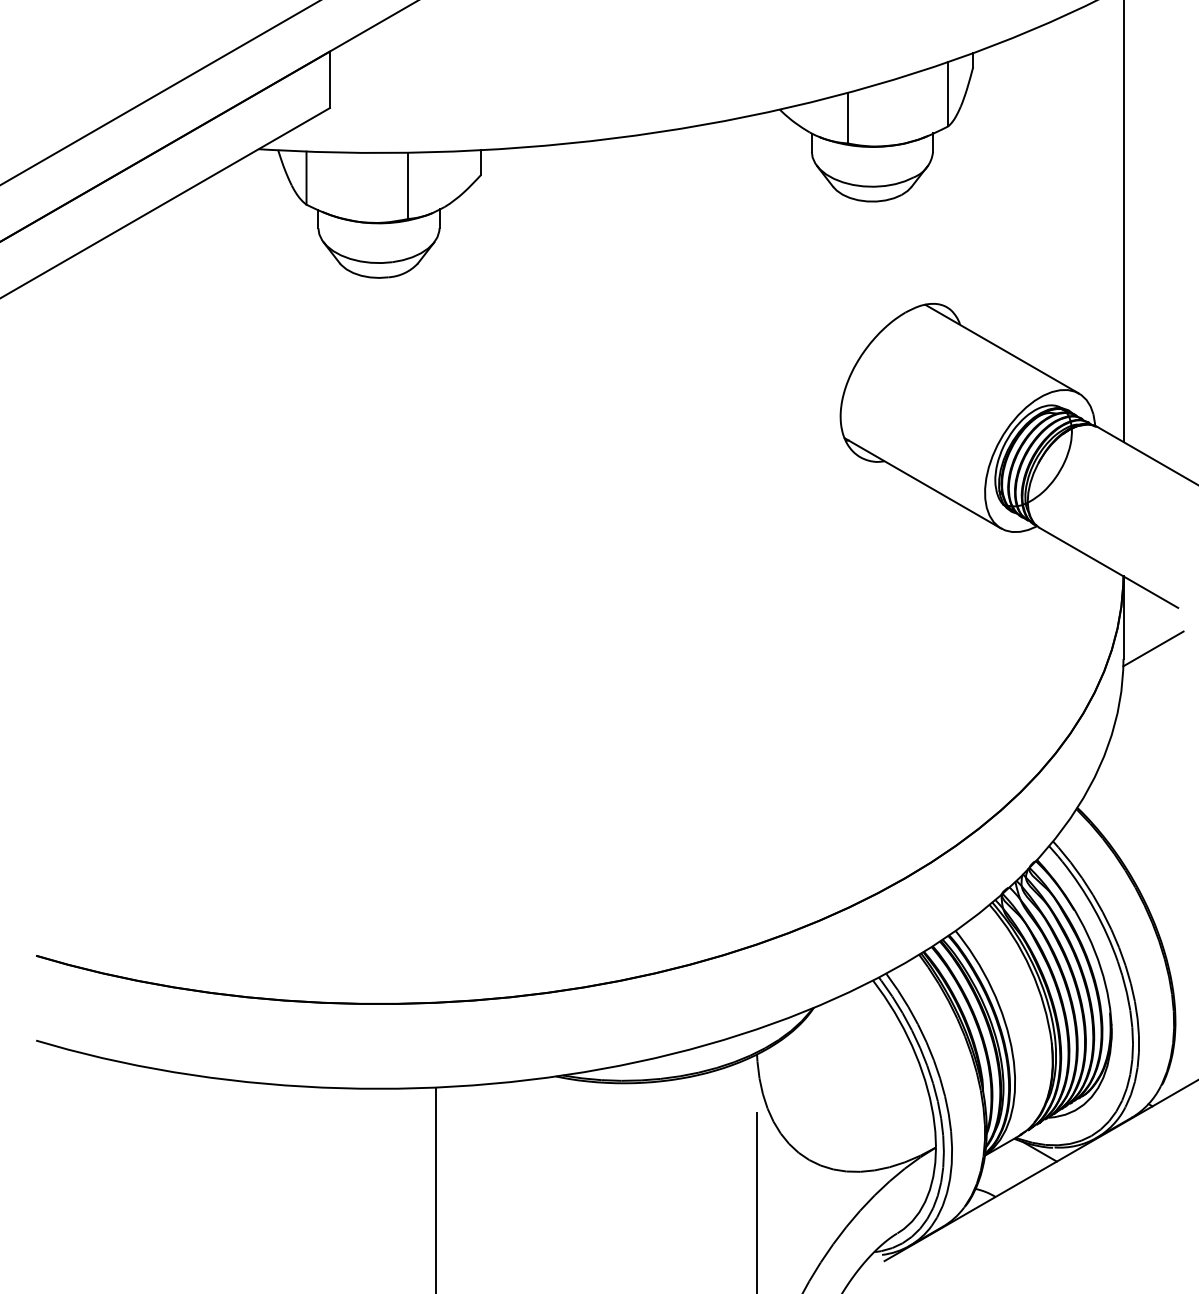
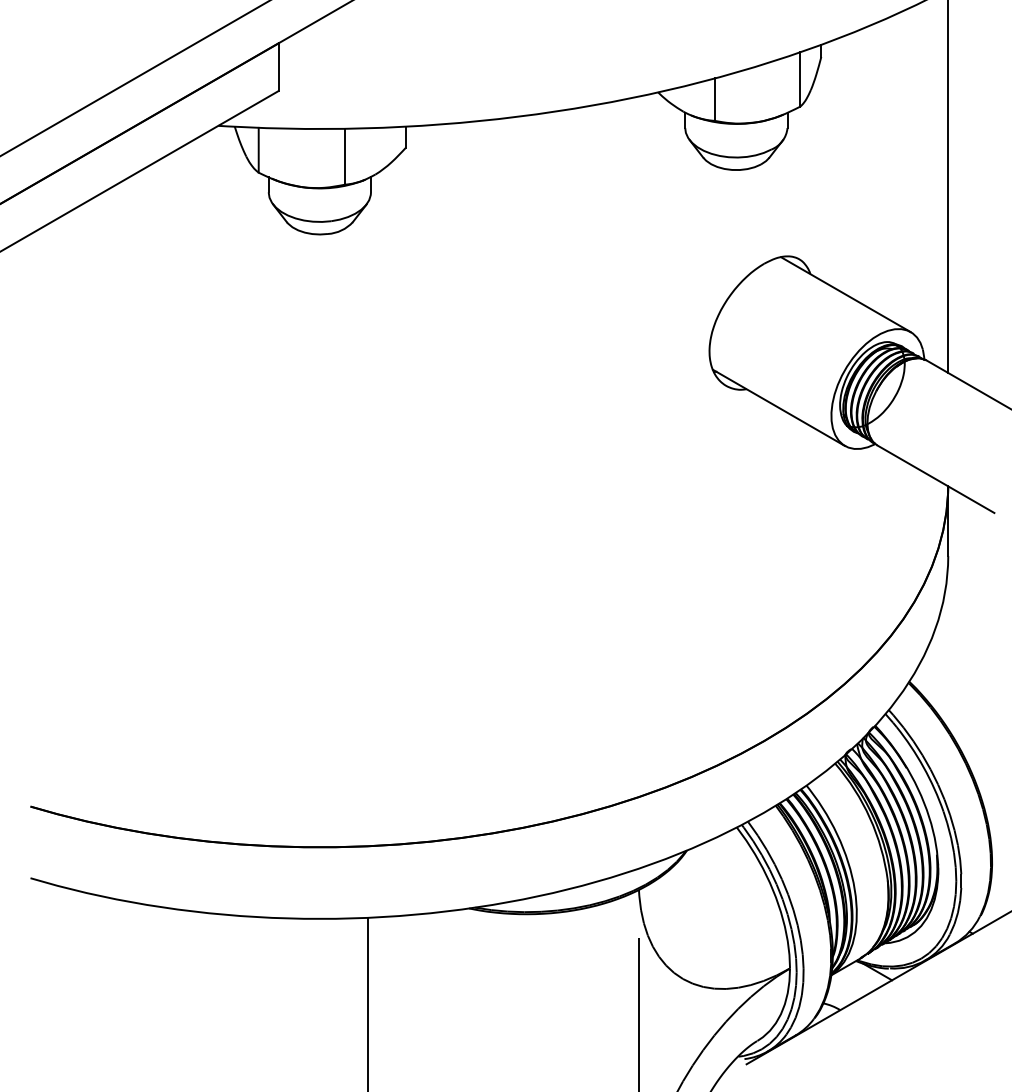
line: (1153, 648) -> (973, 547), removed

